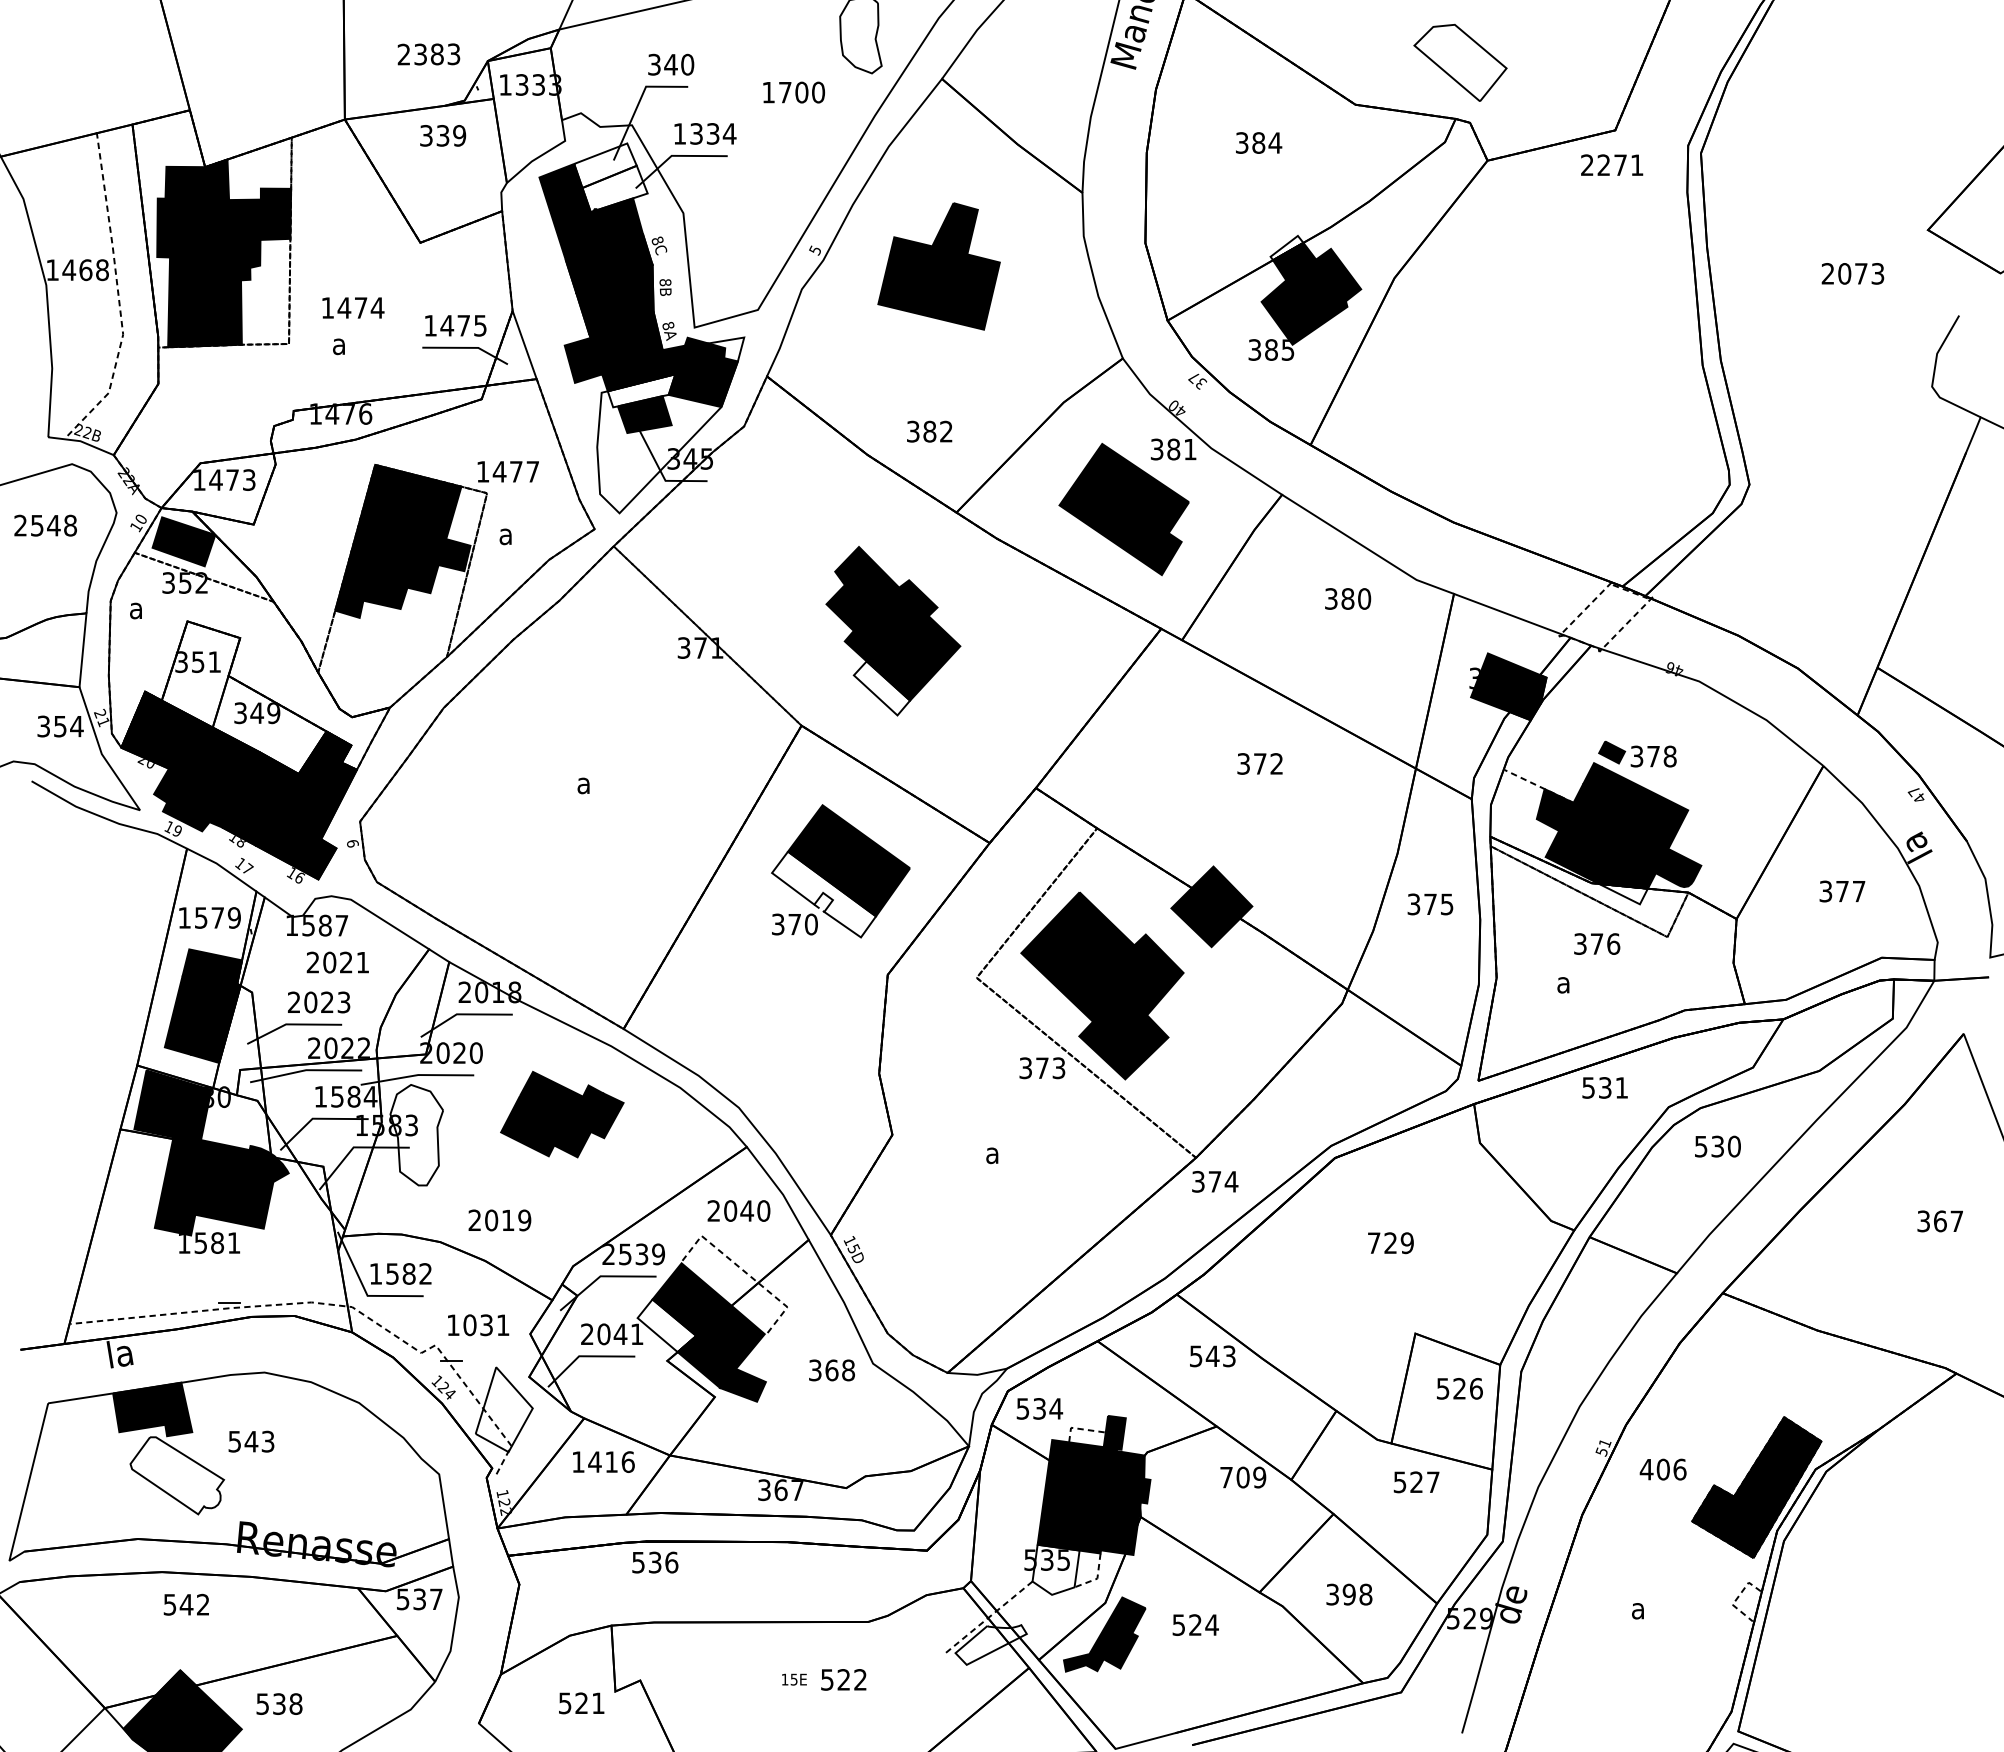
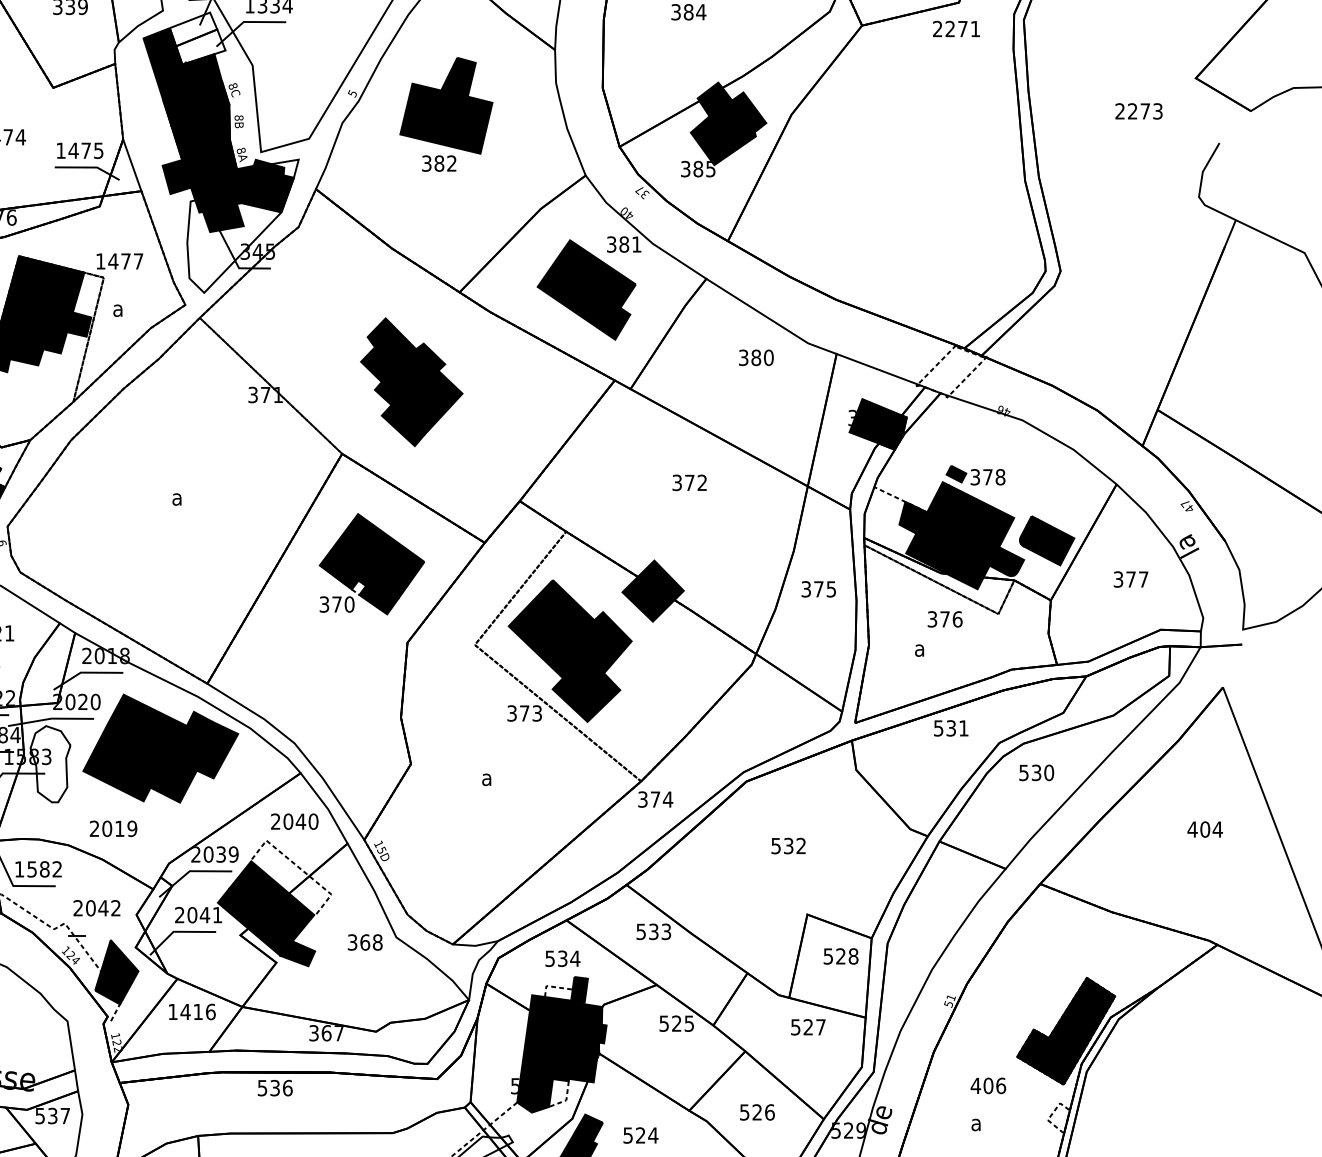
fill: (1286, 247) -> (709, 91), added
text: (1844, 273) -> (1132, 111), 2073 -> 2273
fill: (641, 390) -> (220, 199), added
text: (929, 431) -> (439, 163), moved
fill: (881, 688) -> (402, 425), added
part: (1731, 840) -> (1046, 540), added
fill: (1623, 893) -> (965, 581), added
fill: (824, 894) -> (359, 581), added
part: (562, 1114) -> (160, 748), size x1.67
text: (1939, 1221) -> (1204, 829), 367 -> 404
text: (1390, 1243) -> (788, 846), 729 -> 532
text: (624, 1254) -> (207, 854), 2539 -> 2039
text: (478, 1325) -> (97, 908), 1031 -> 2042
fill: (666, 1325) -> (239, 908), added
text: (1212, 1356) -> (653, 931), 543 -> 533
text: (1475, 1388) -> (852, 956), 526 -> 528
text: (1039, 1408) -> (562, 958), moved
fill: (503, 1409) -> (116, 972), added
text: (1662, 1469) -> (987, 1085), moved
text: (1243, 1477) -> (677, 1023), 709 -> 525
text: (655, 1562) -> (275, 1088), moved
fill: (1055, 1569) -> (534, 1093), added
text: (1349, 1594) -> (757, 1112), 398 -> 526

